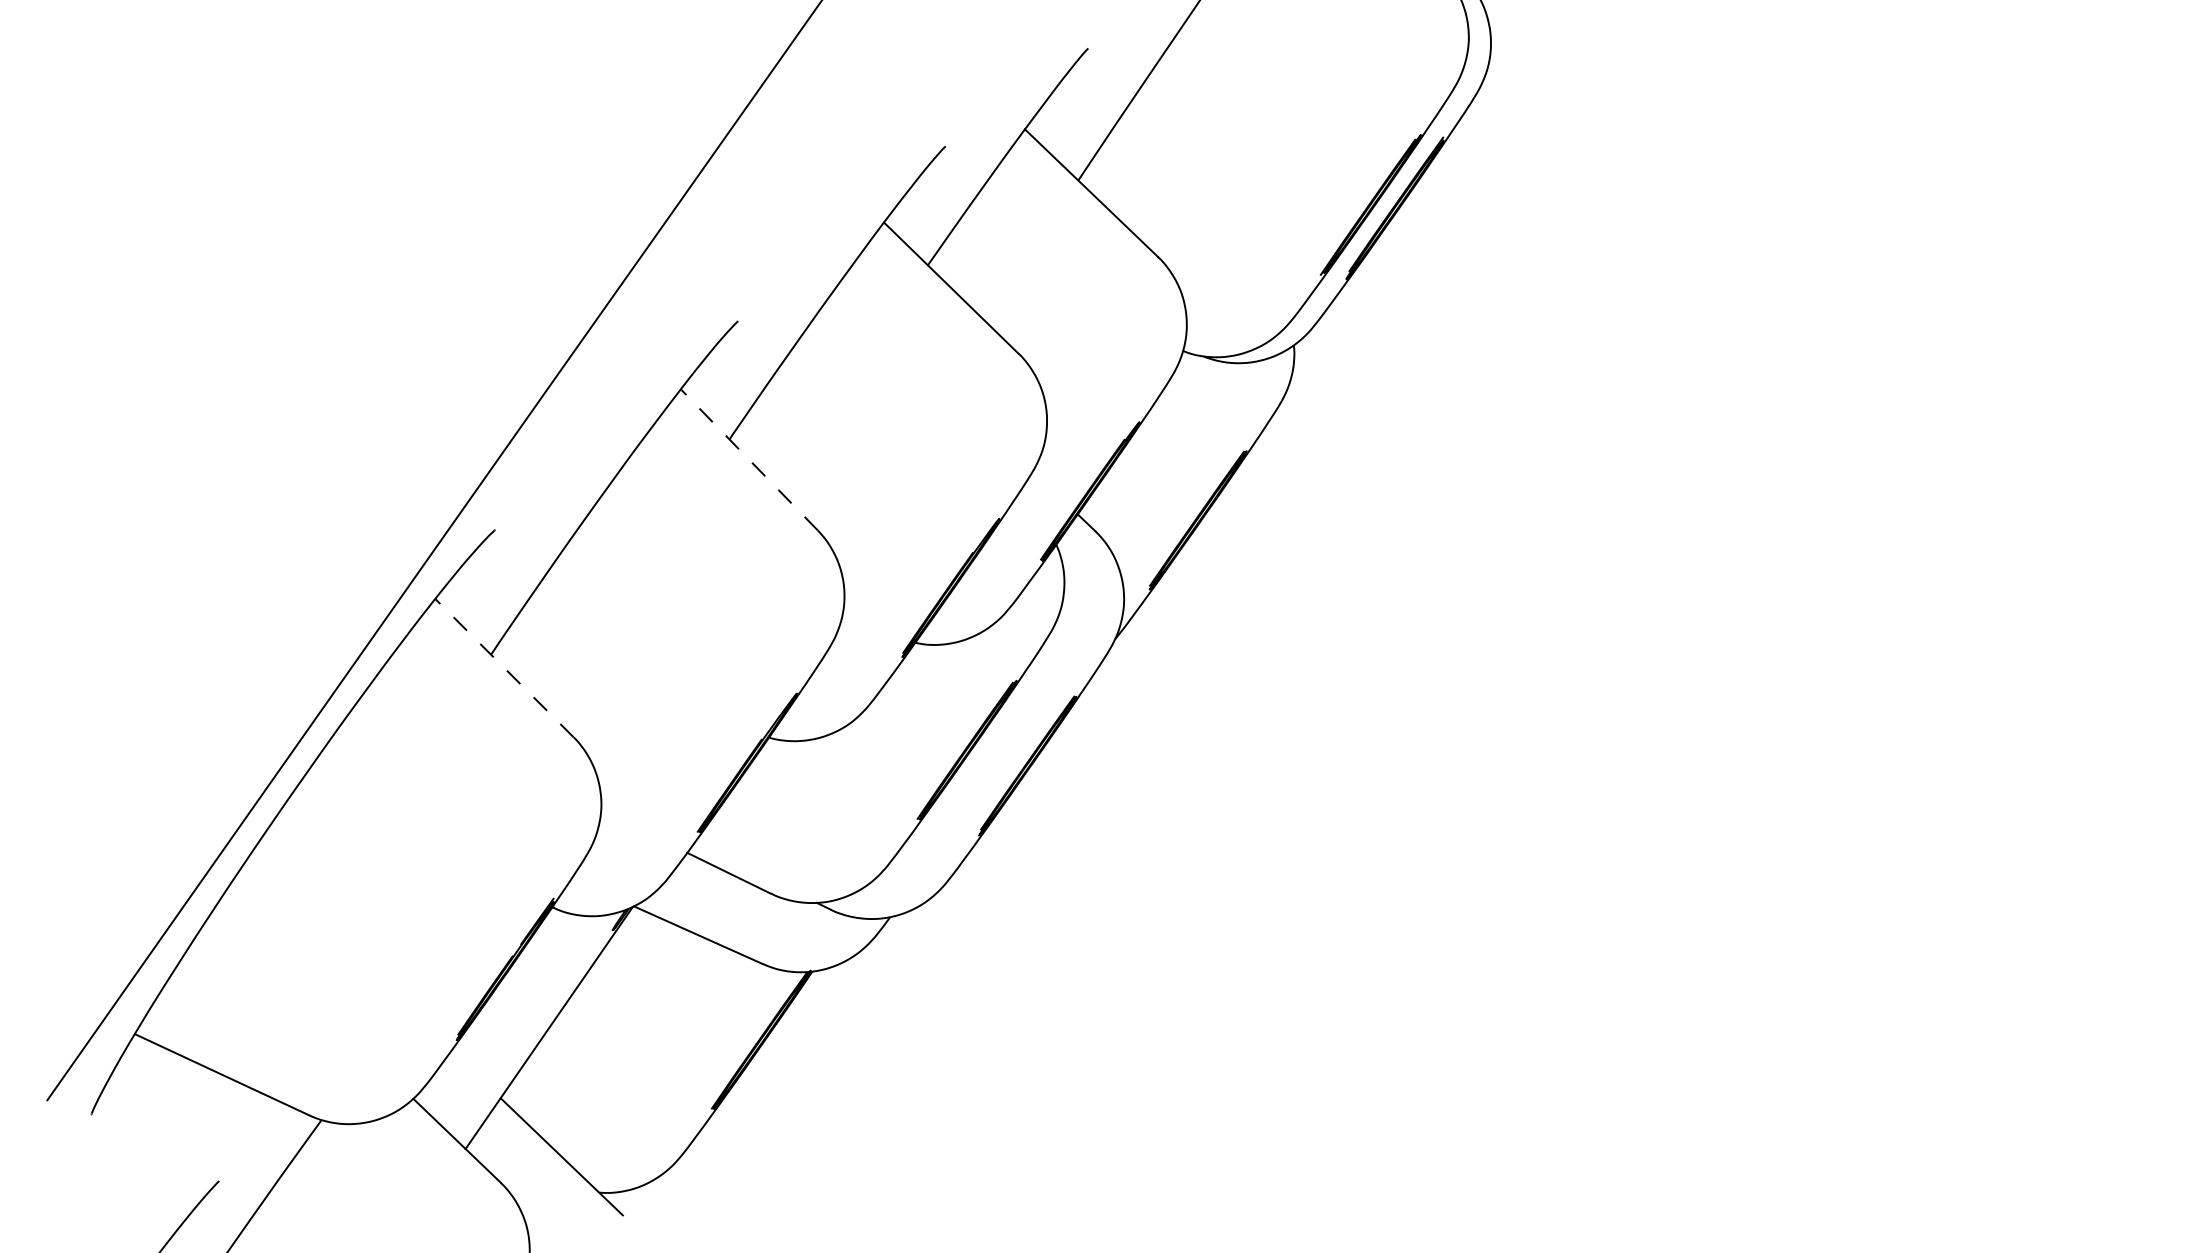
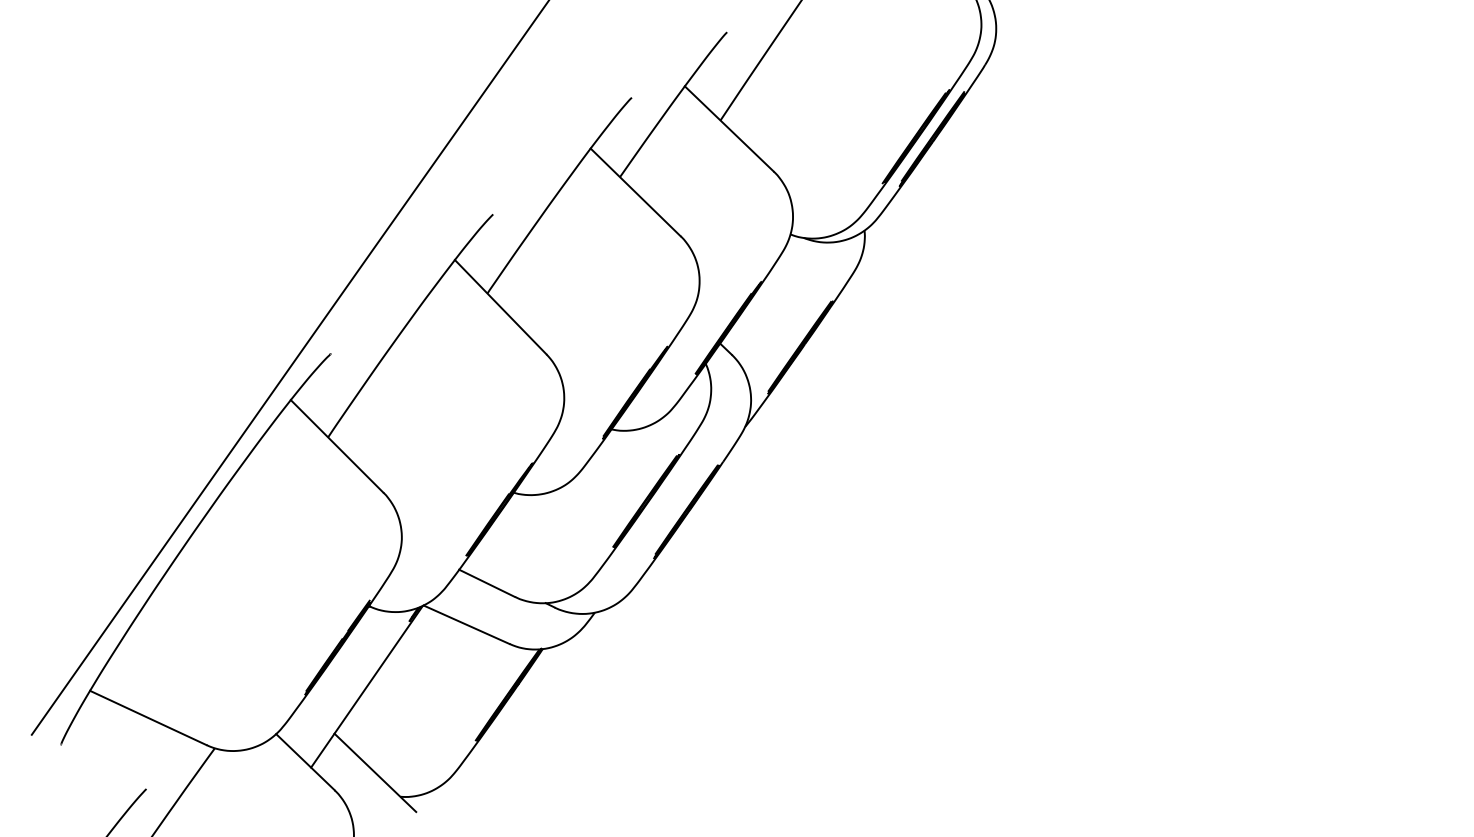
line: (749, 460) -> (500, 307), dashed -> solid
line: (503, 666) -> (336, 445), dashed -> solid

